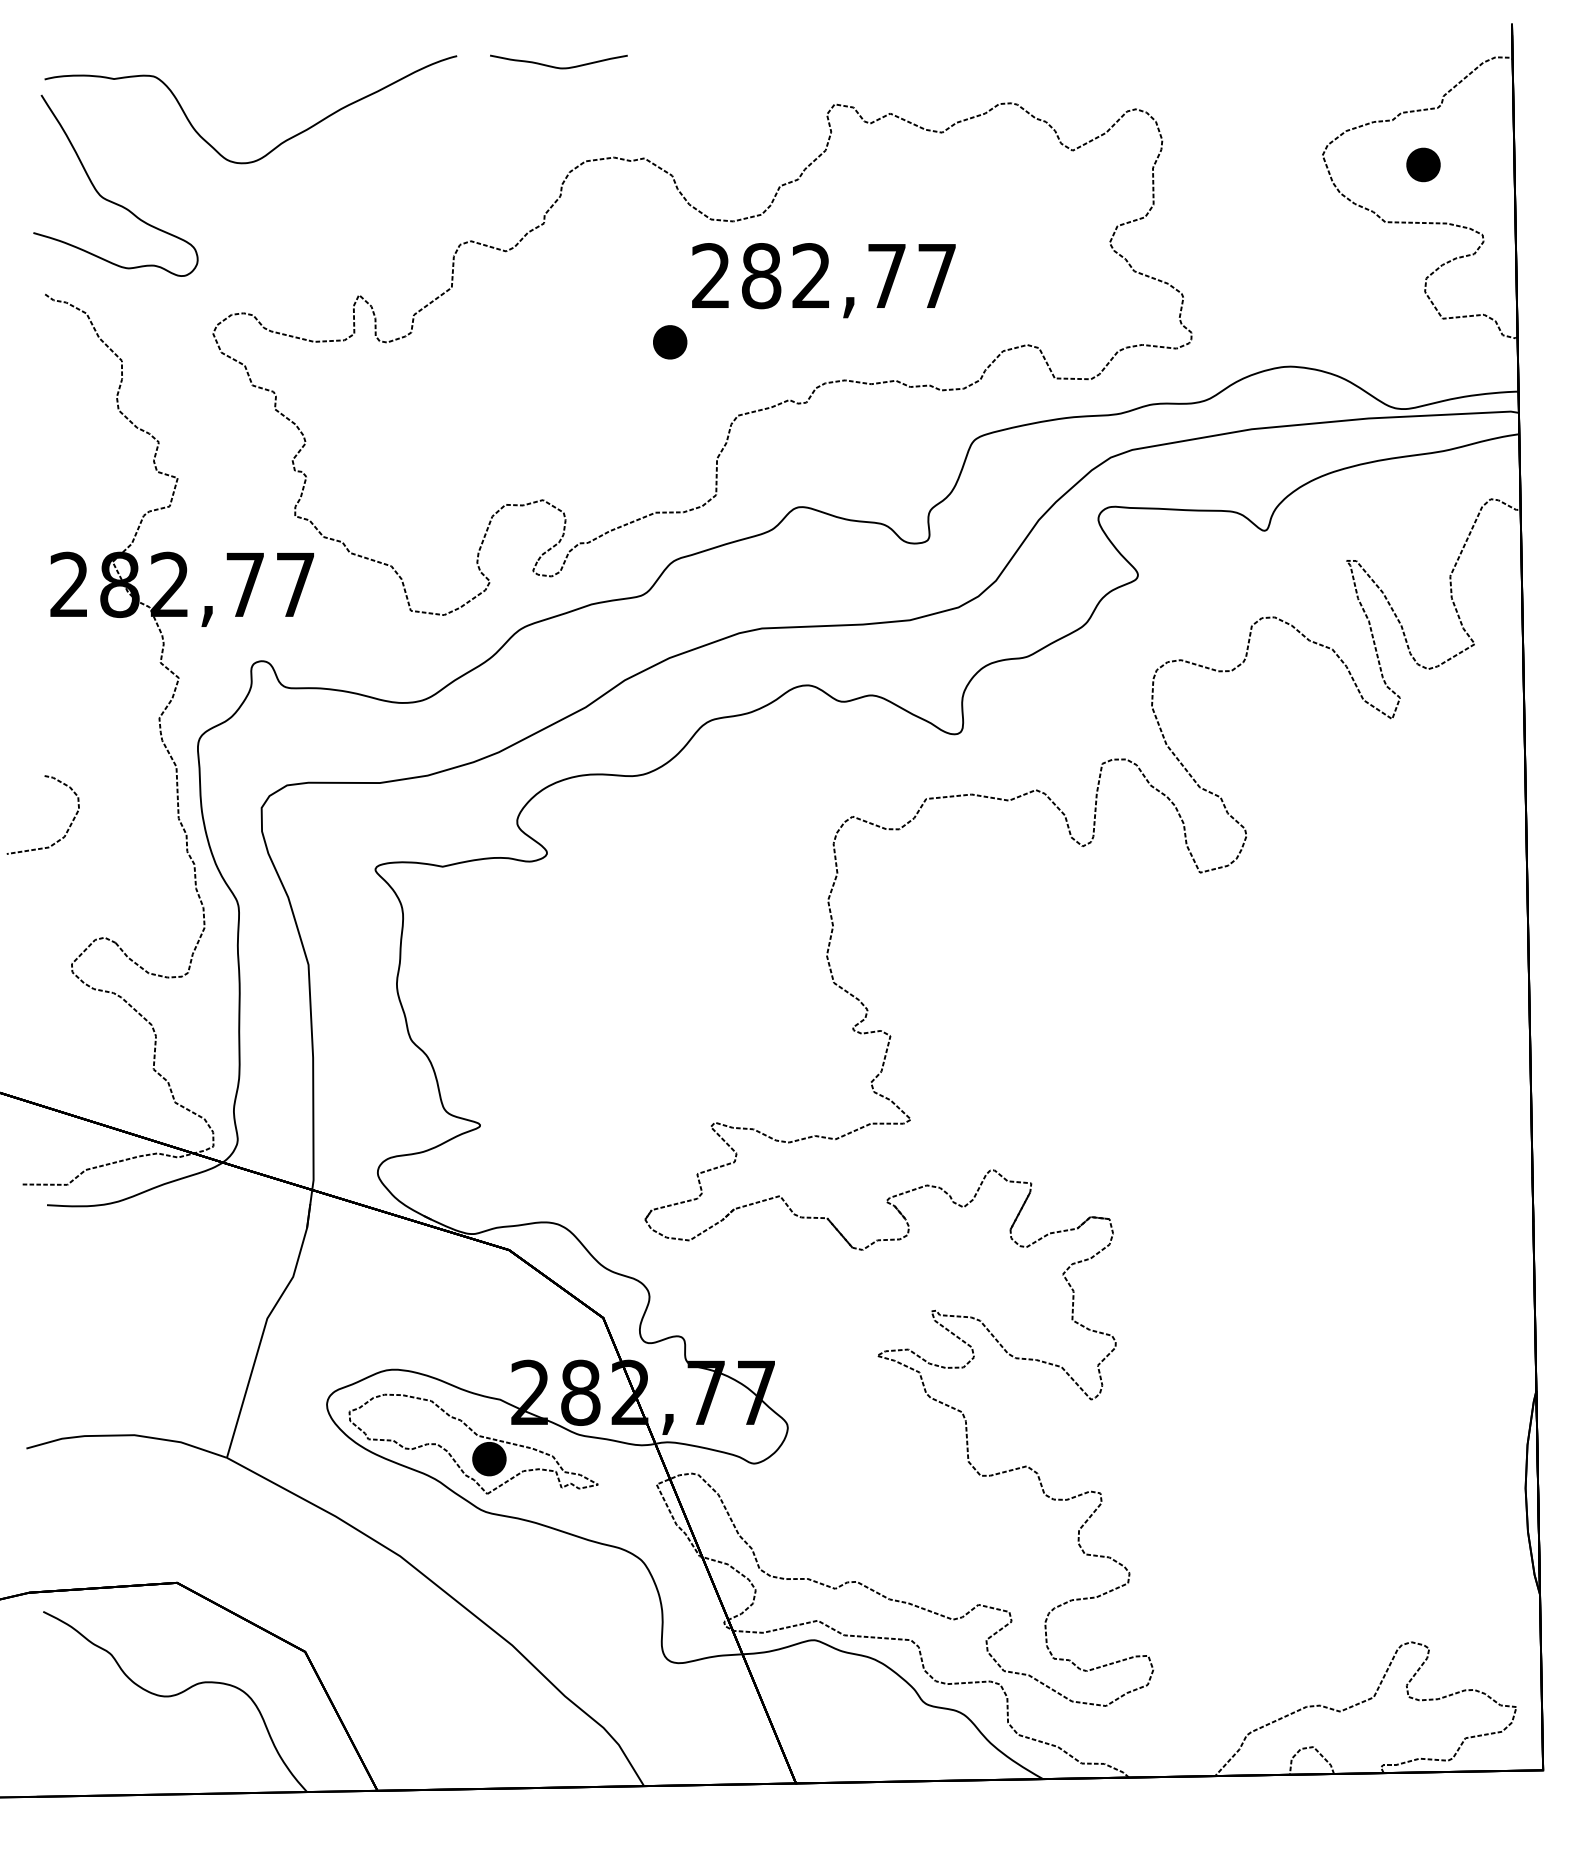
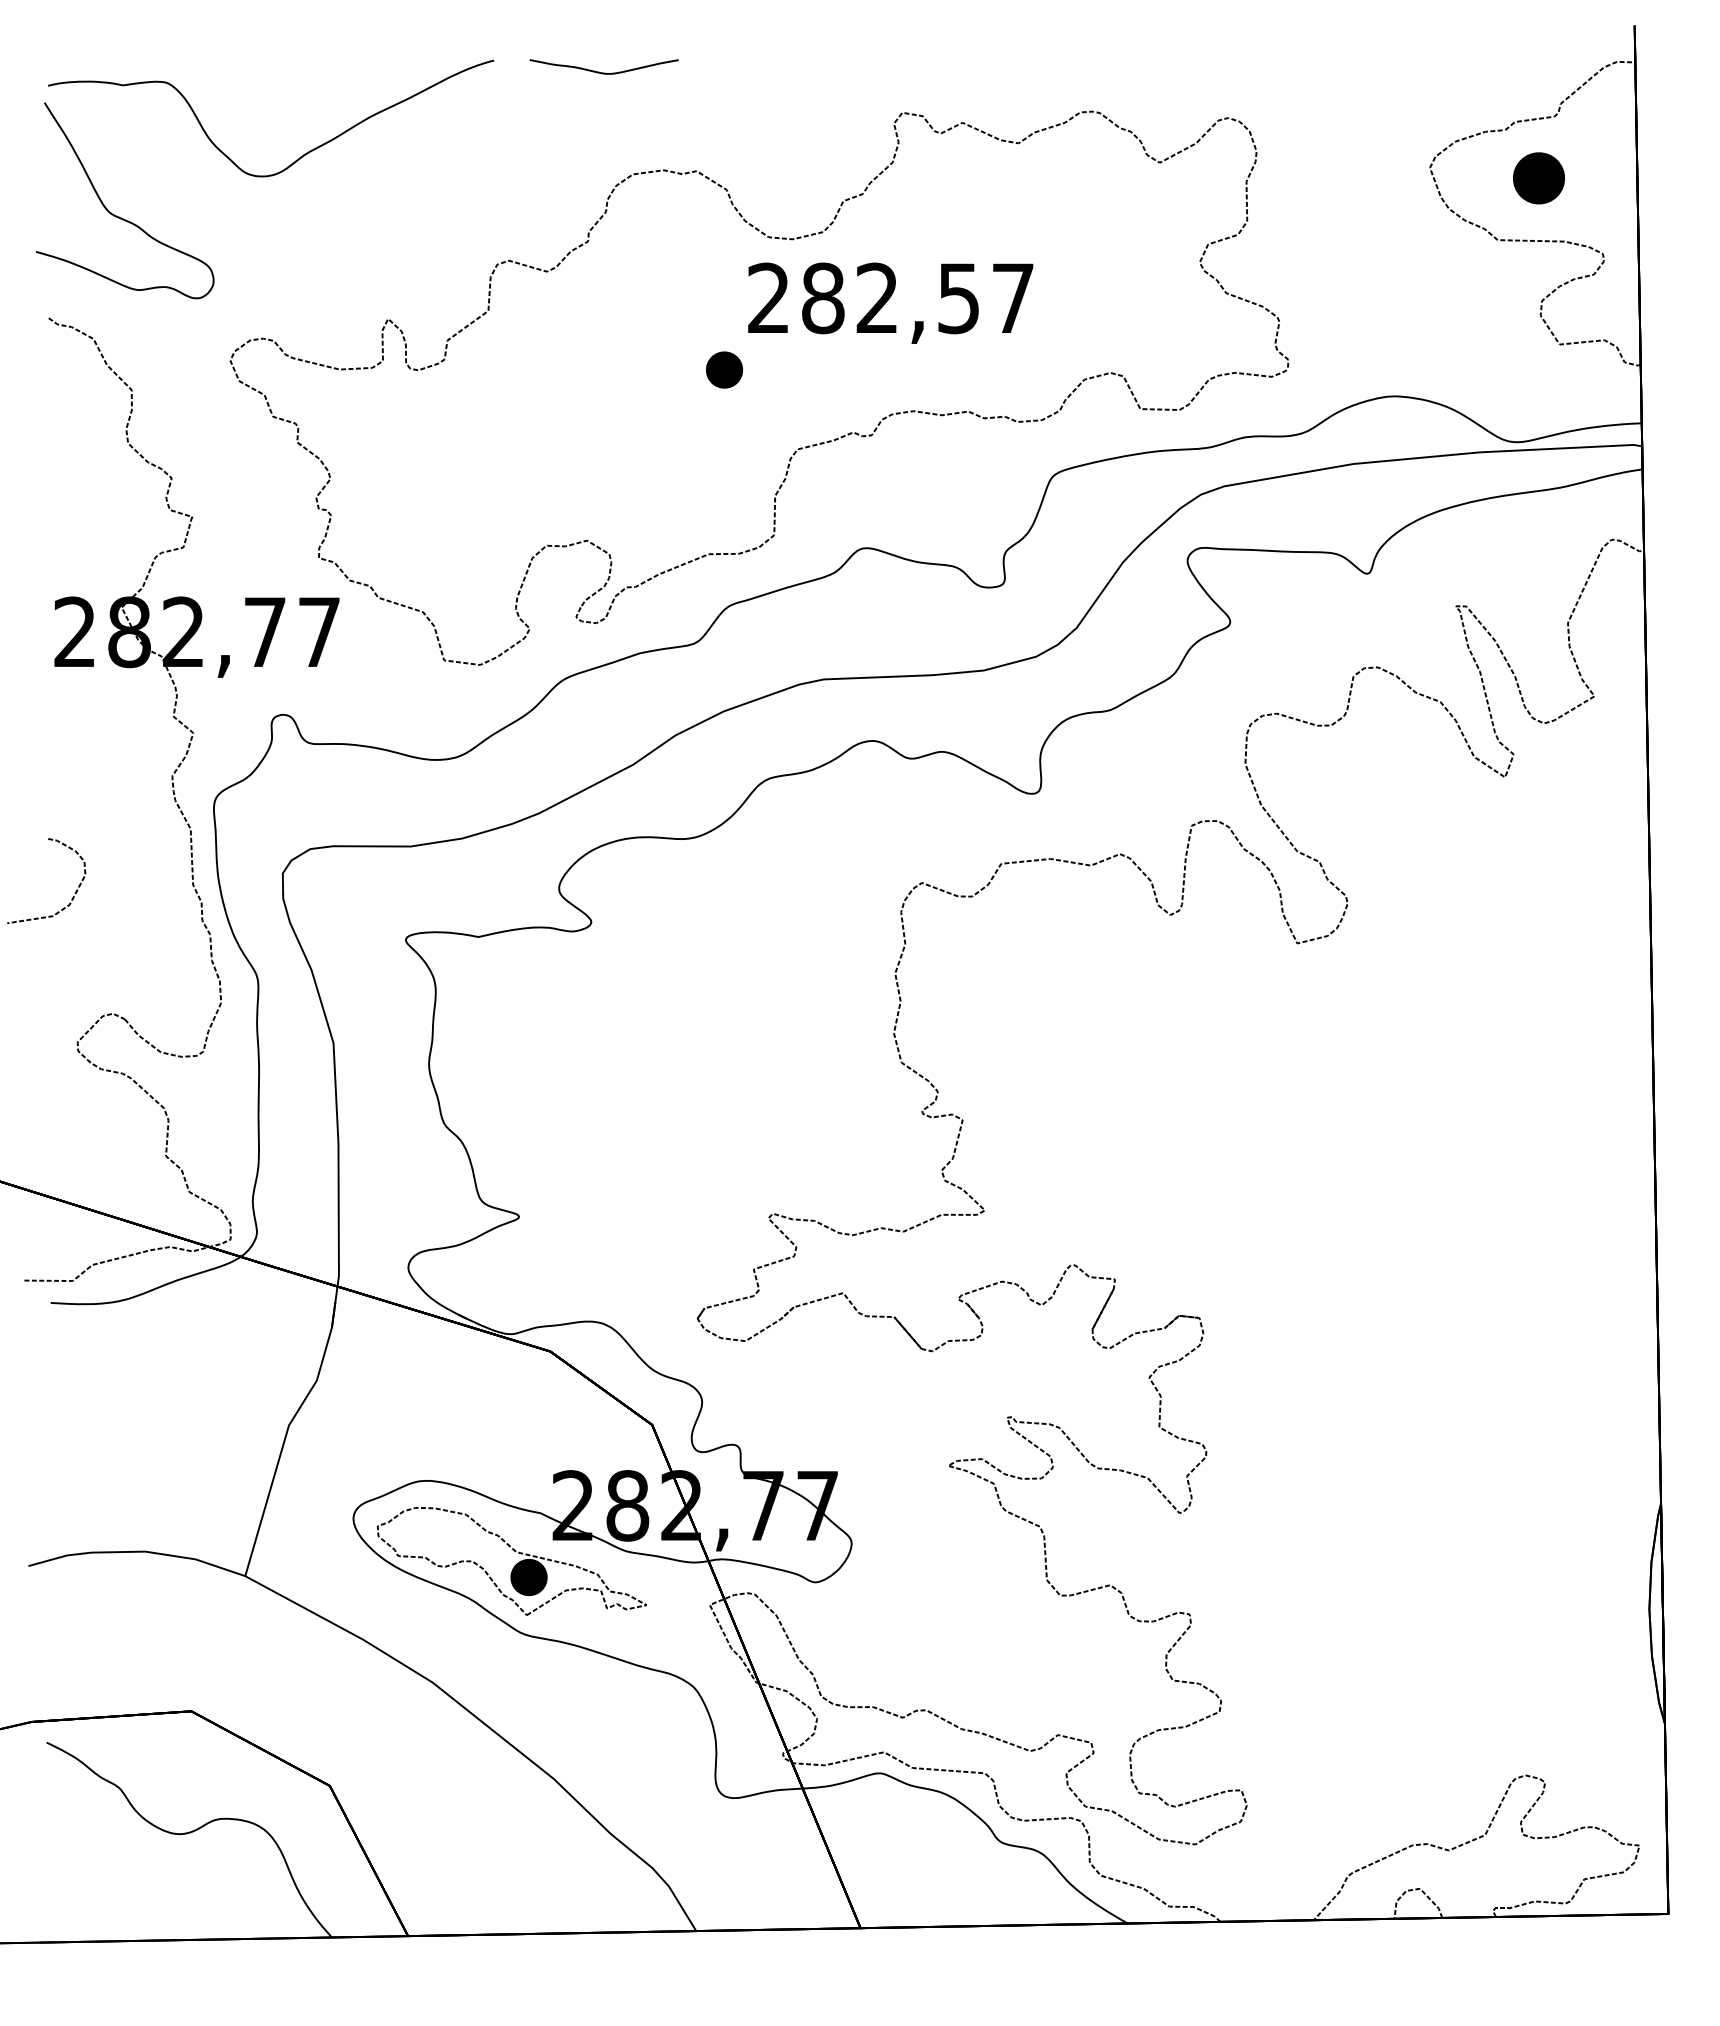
part: (1423, 164) -> (1538, 177), size x1.4
text: (886, 276) -> (958, 298), 282,77 -> 282,57

